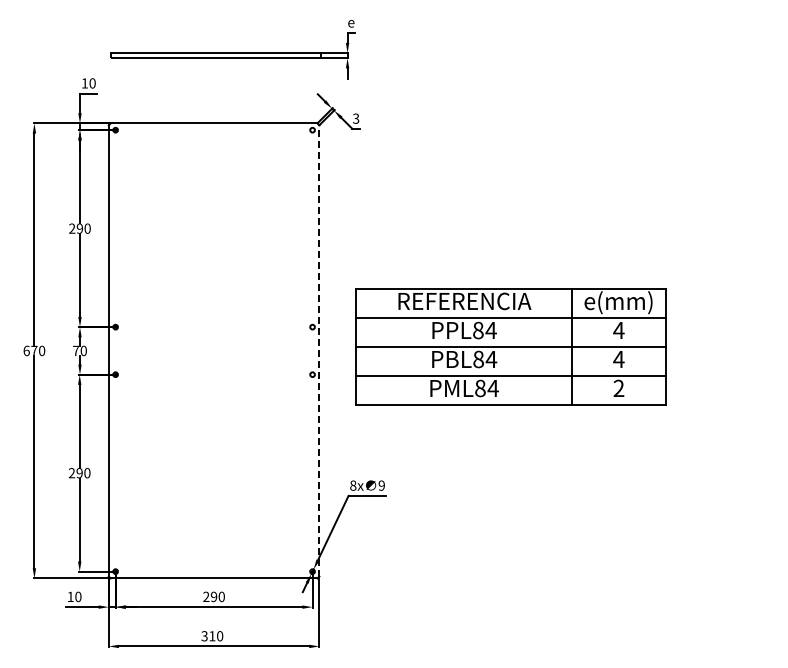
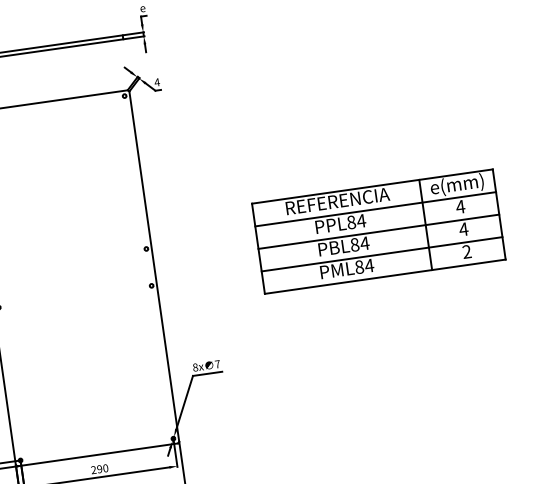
text: (355, 118) -> (156, 82), 3 -> 4
part: (510, 346) -> (378, 231), moved
line: (319, 350) -> (154, 266), dashed -> solid
text: (381, 485) -> (217, 364), 9 -> 7

